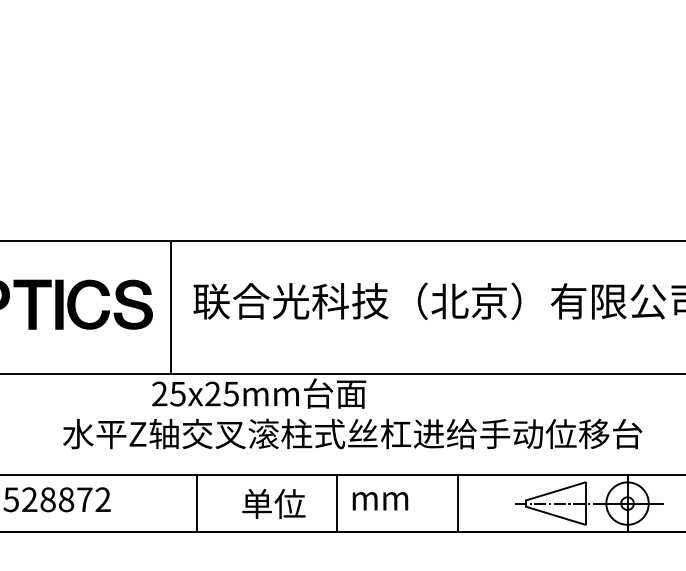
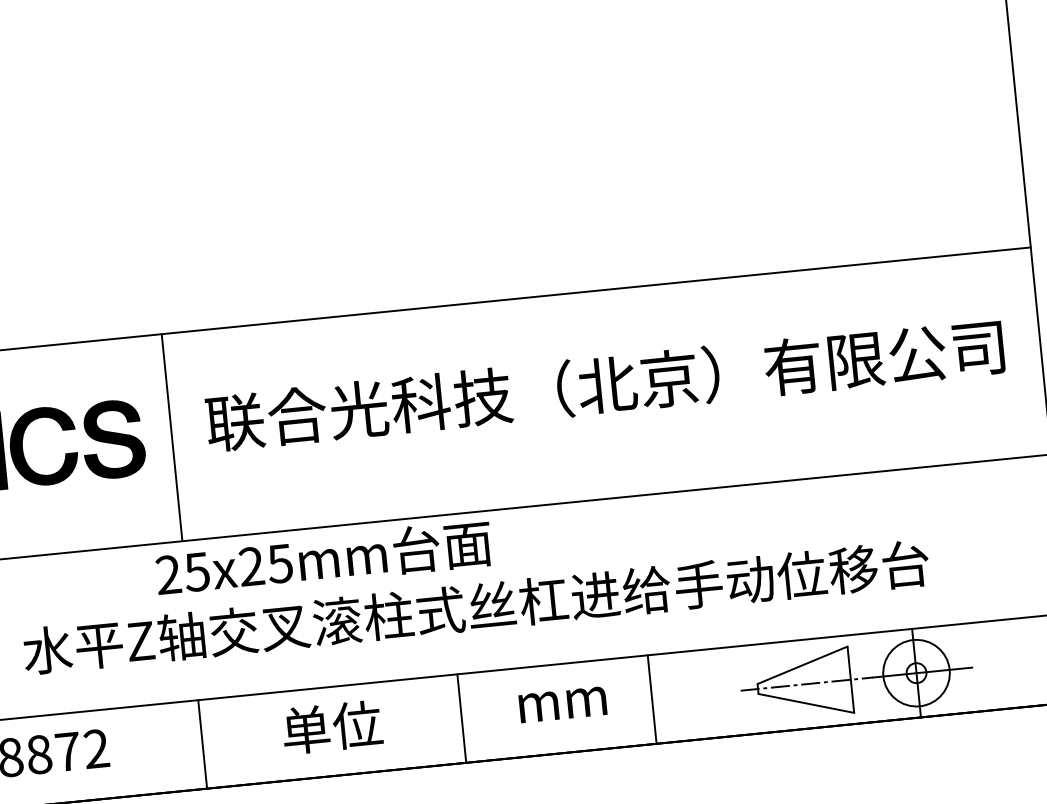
text: (380, 501) -> (563, 705), moved
line: (196, 503) -> (202, 744), moved
text: (273, 503) -> (331, 726), moved

